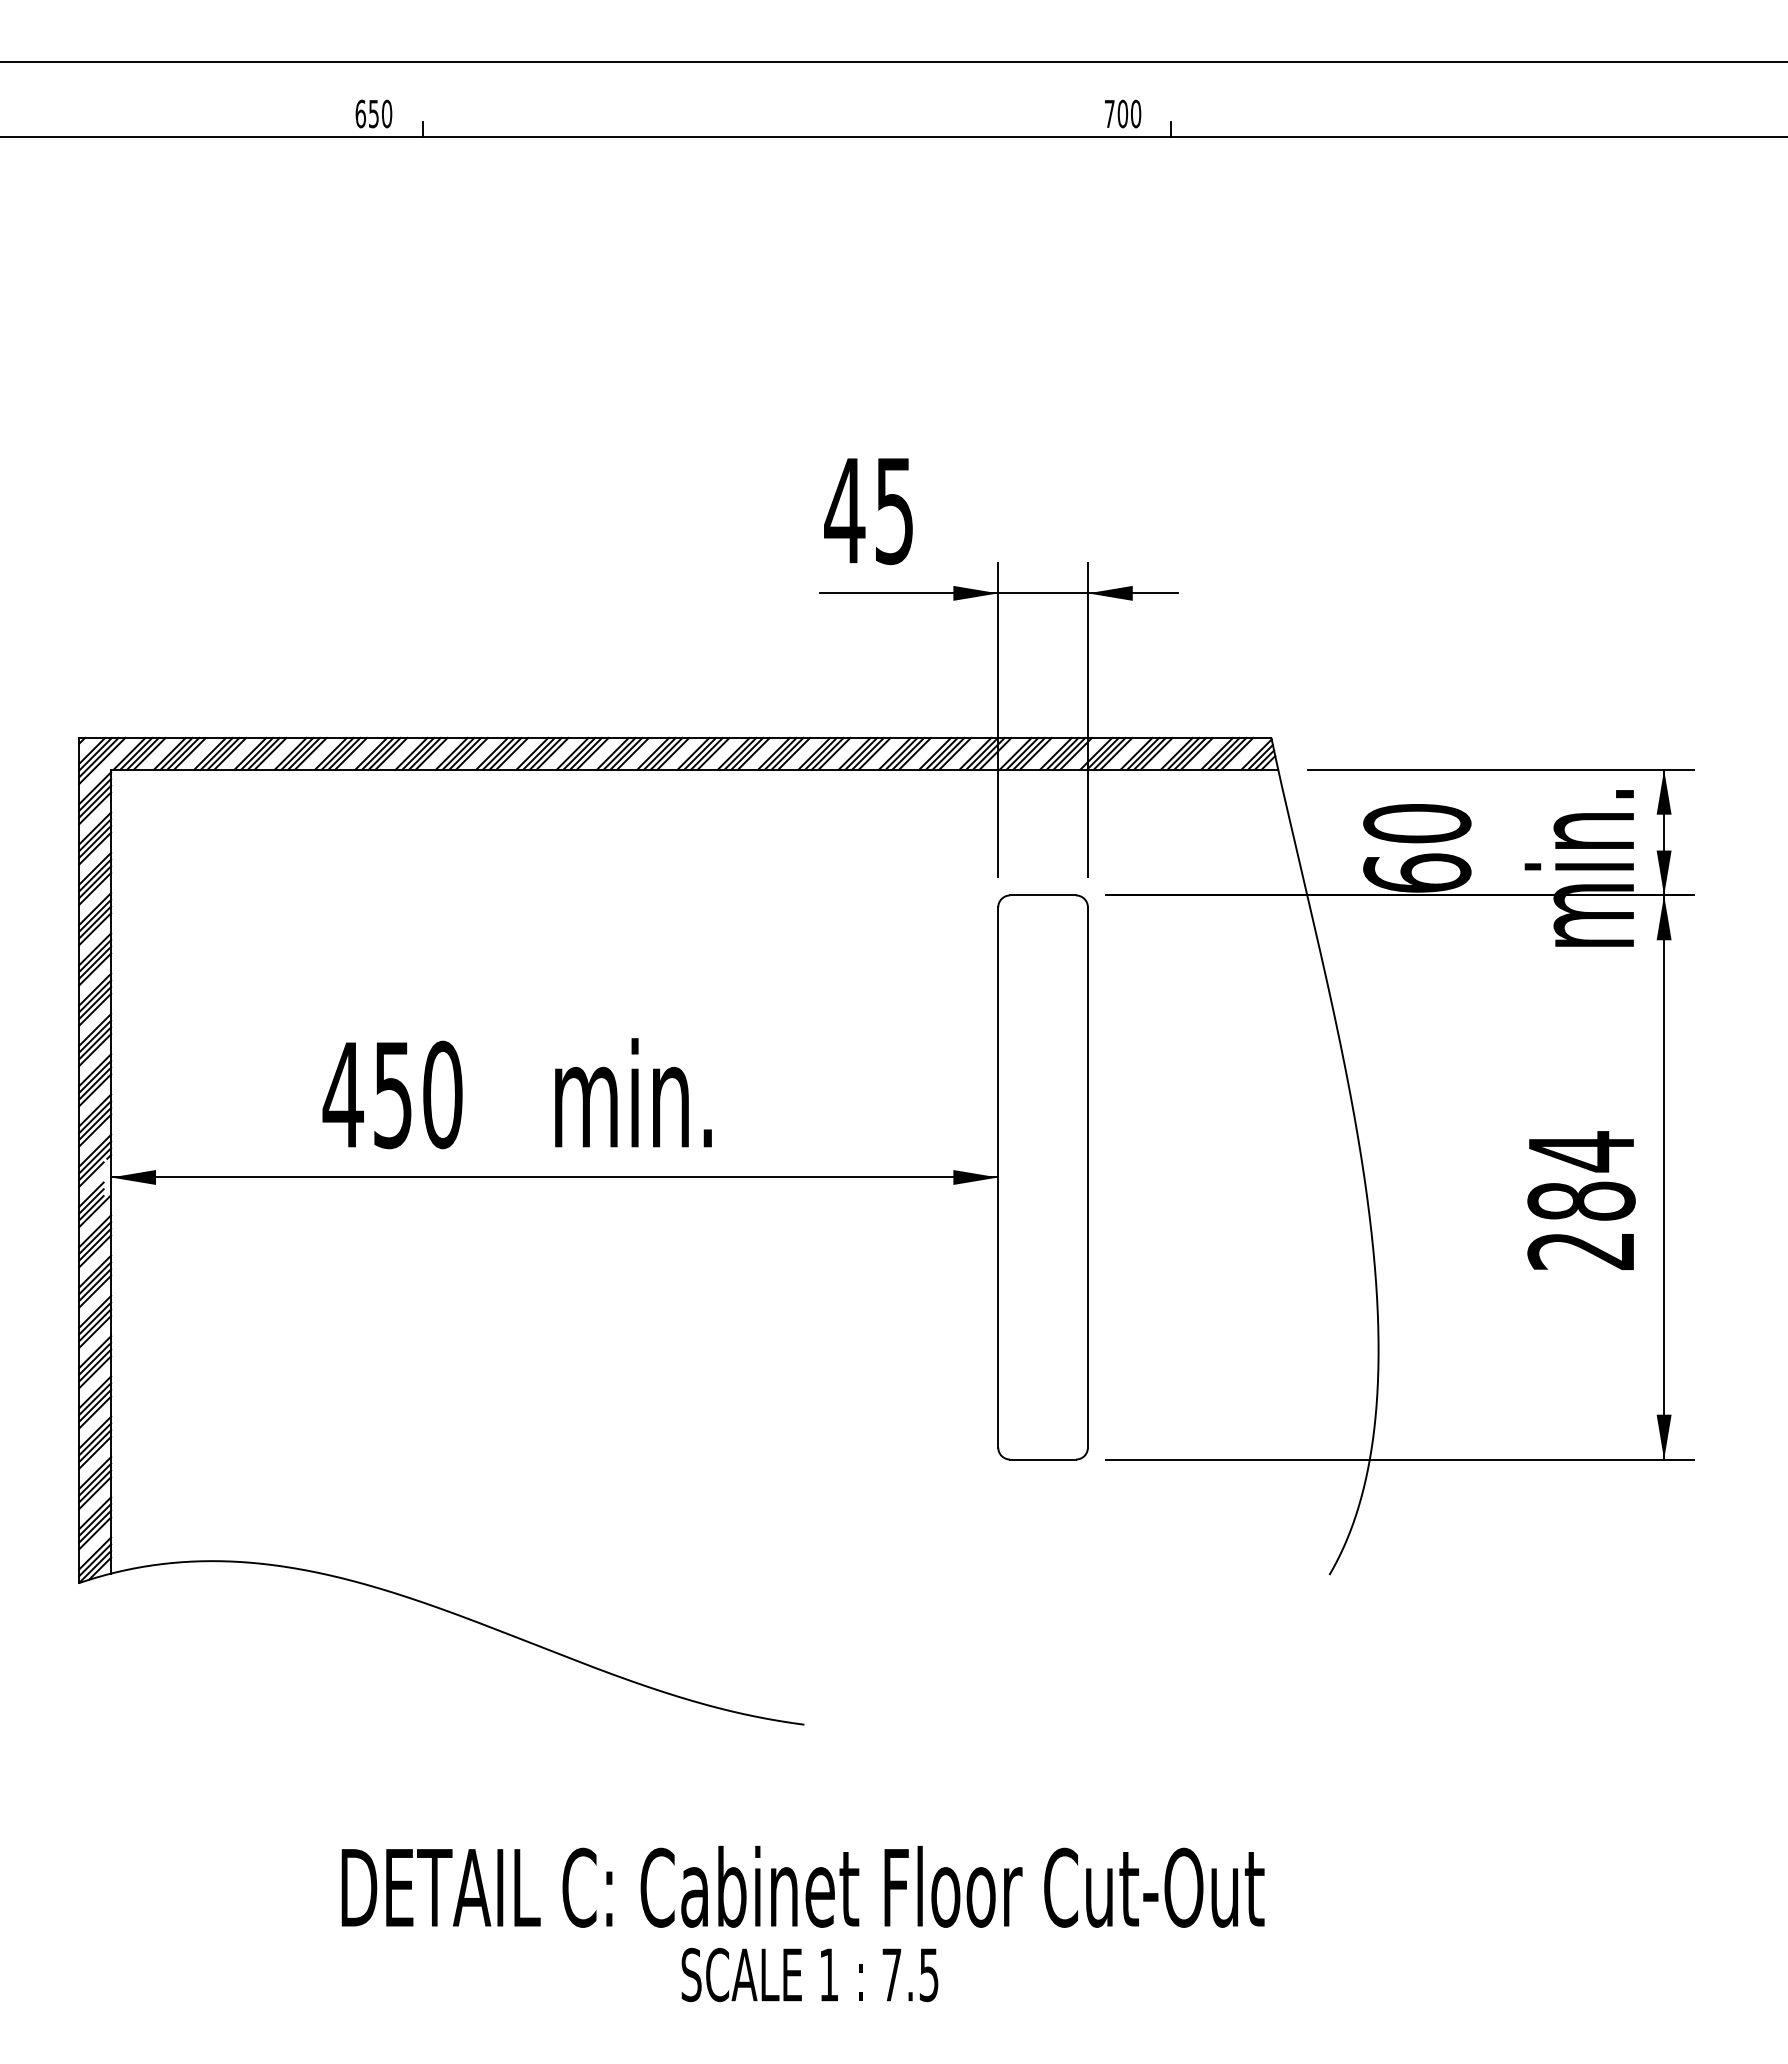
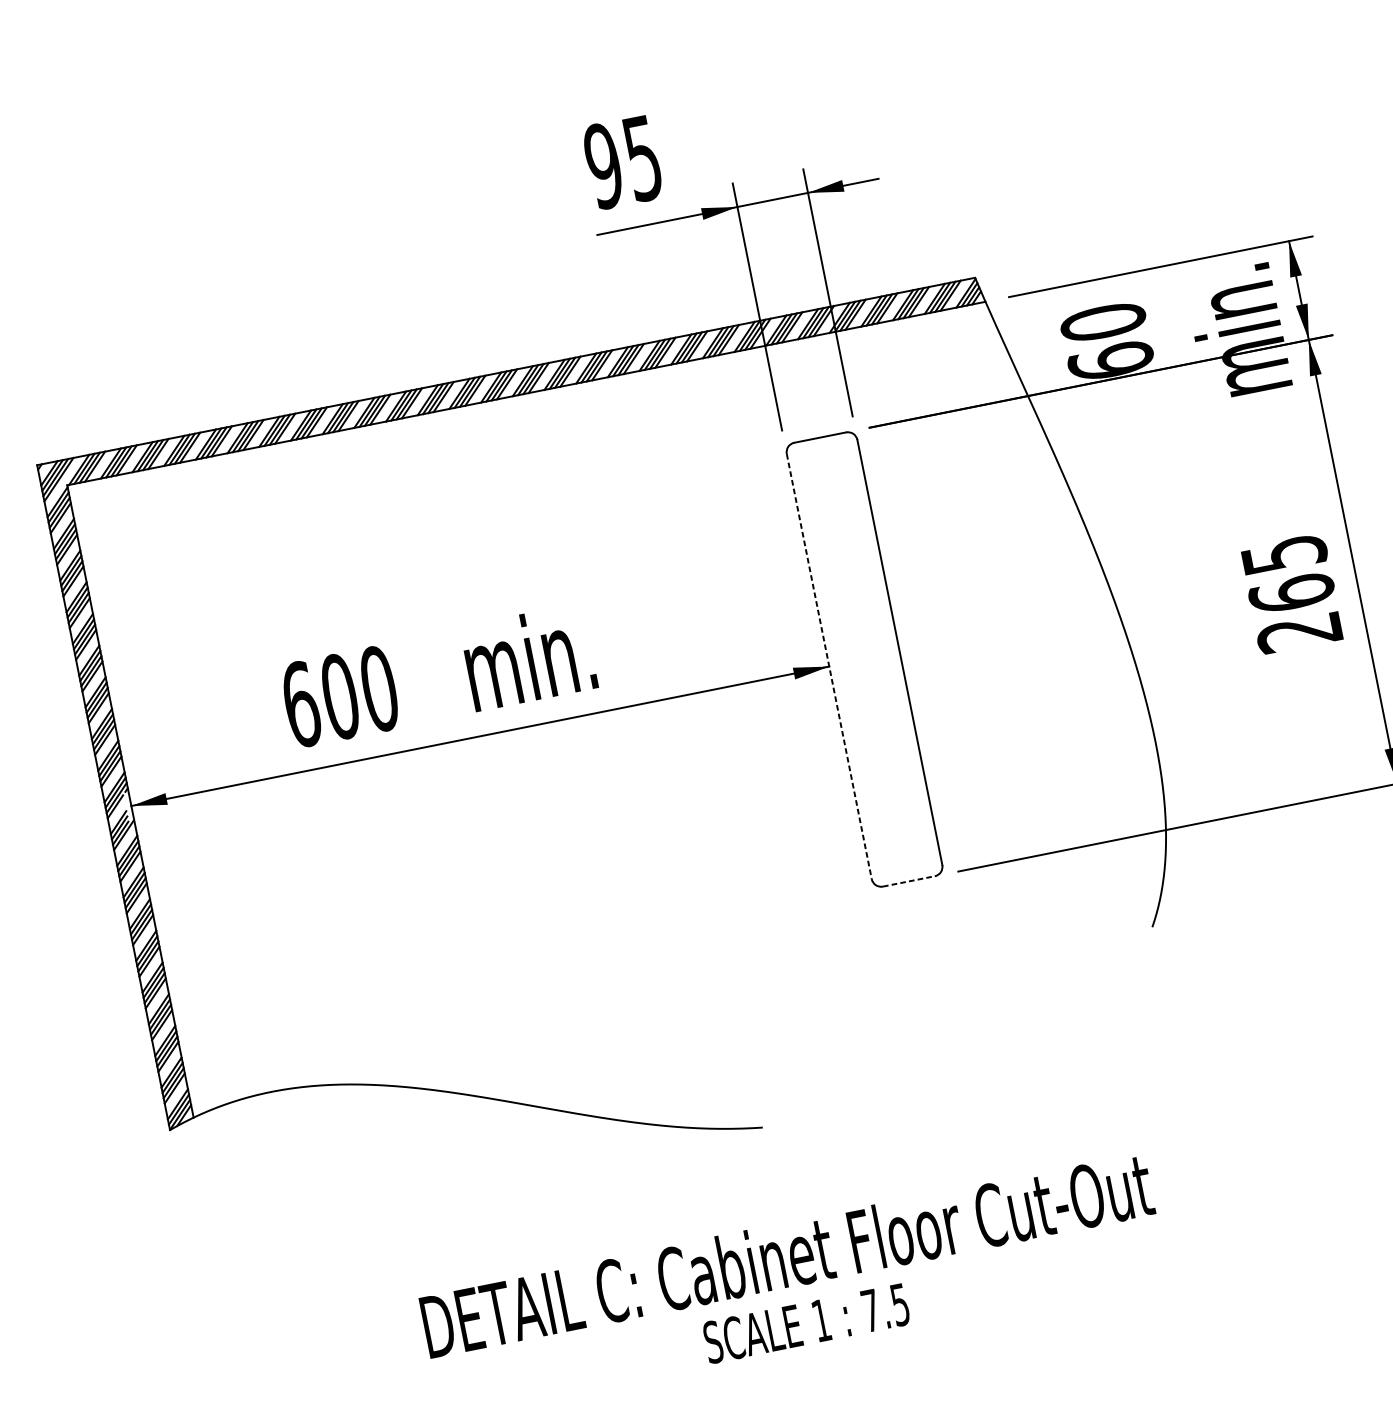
text: (844, 510) -> (603, 165), 45 -> 95
text: (367, 1094) -> (320, 700), 450 -> 600
text: (1581, 1175) -> (1287, 573), 284 -> 265
line: (998, 1178) -> (829, 667), solid -> dashed
line: (1043, 1459) -> (909, 881), solid -> dashed

